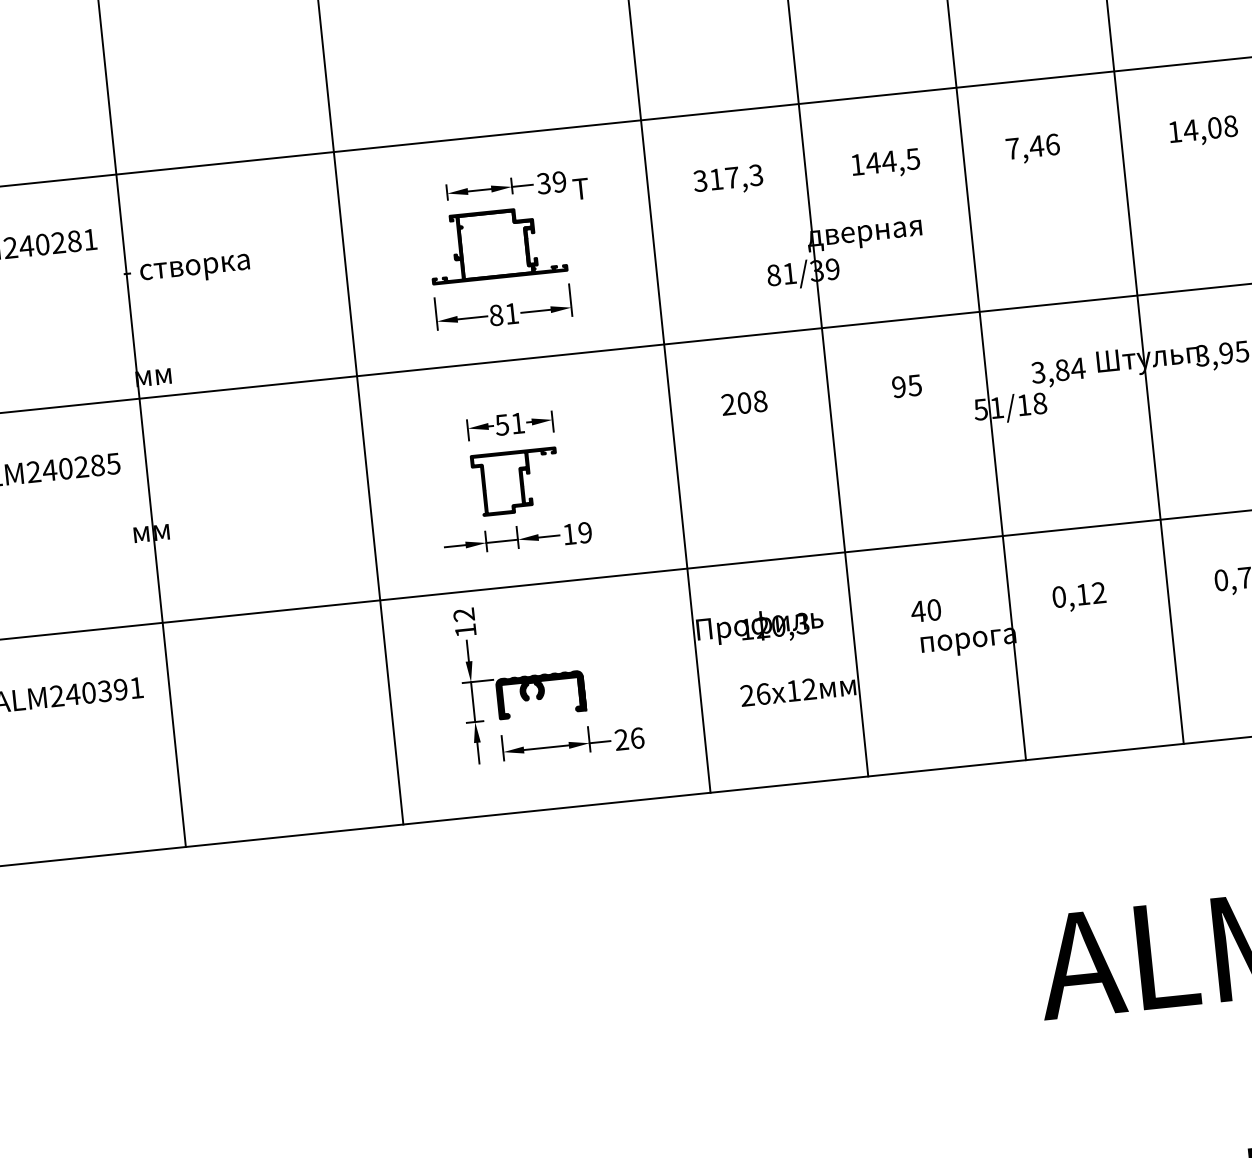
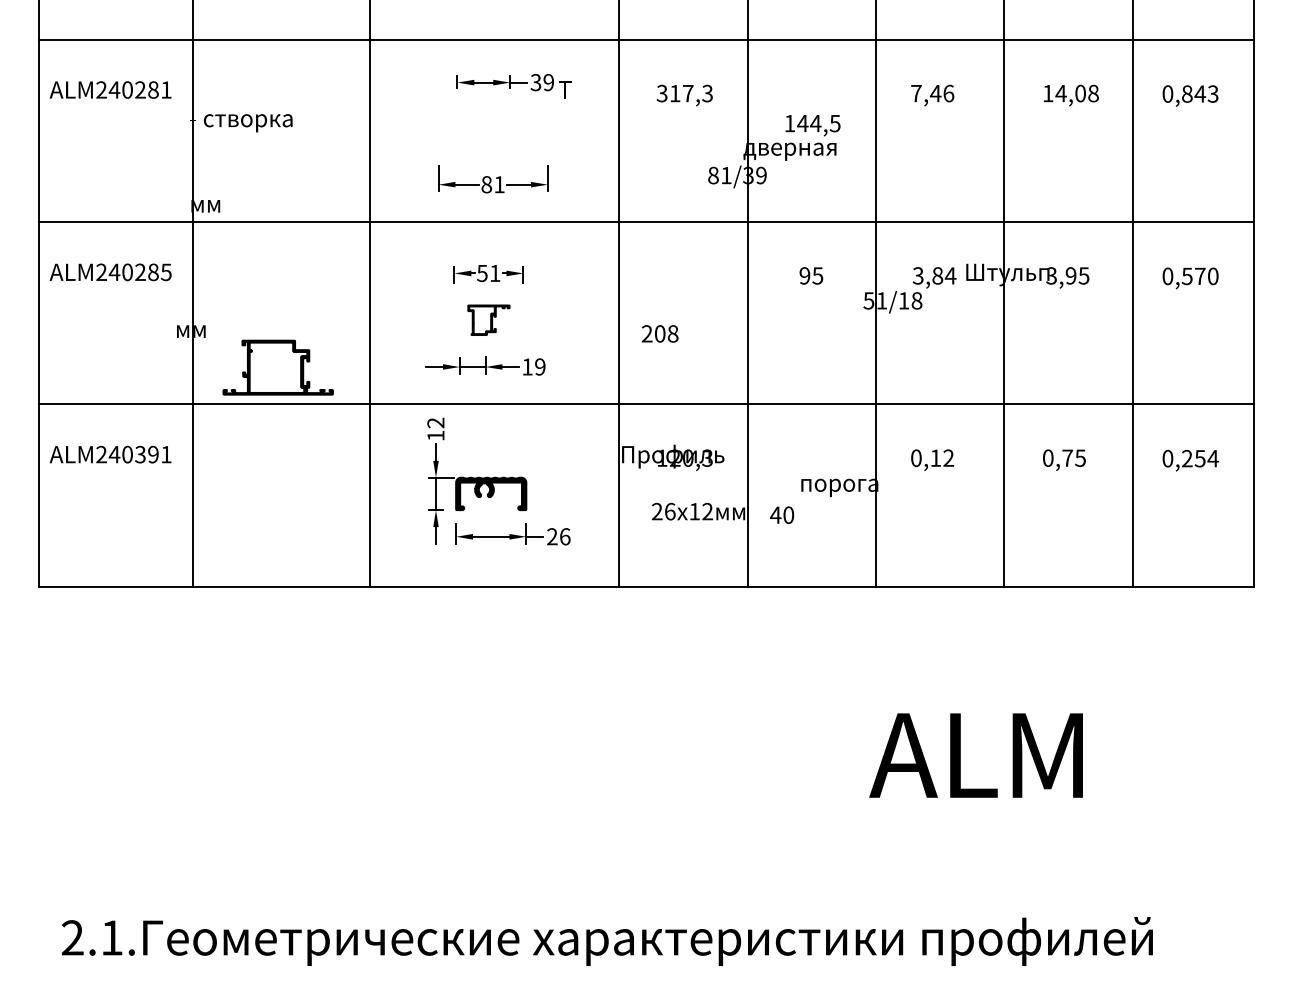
text: (885, 164) -> (812, 125), moved
part: (496, 244) -> (277, 367), moved
text: (743, 402) -> (659, 333), moved
part: (515, 480) -> (488, 319), size x0.6
text: (925, 610) -> (781, 514), moved

